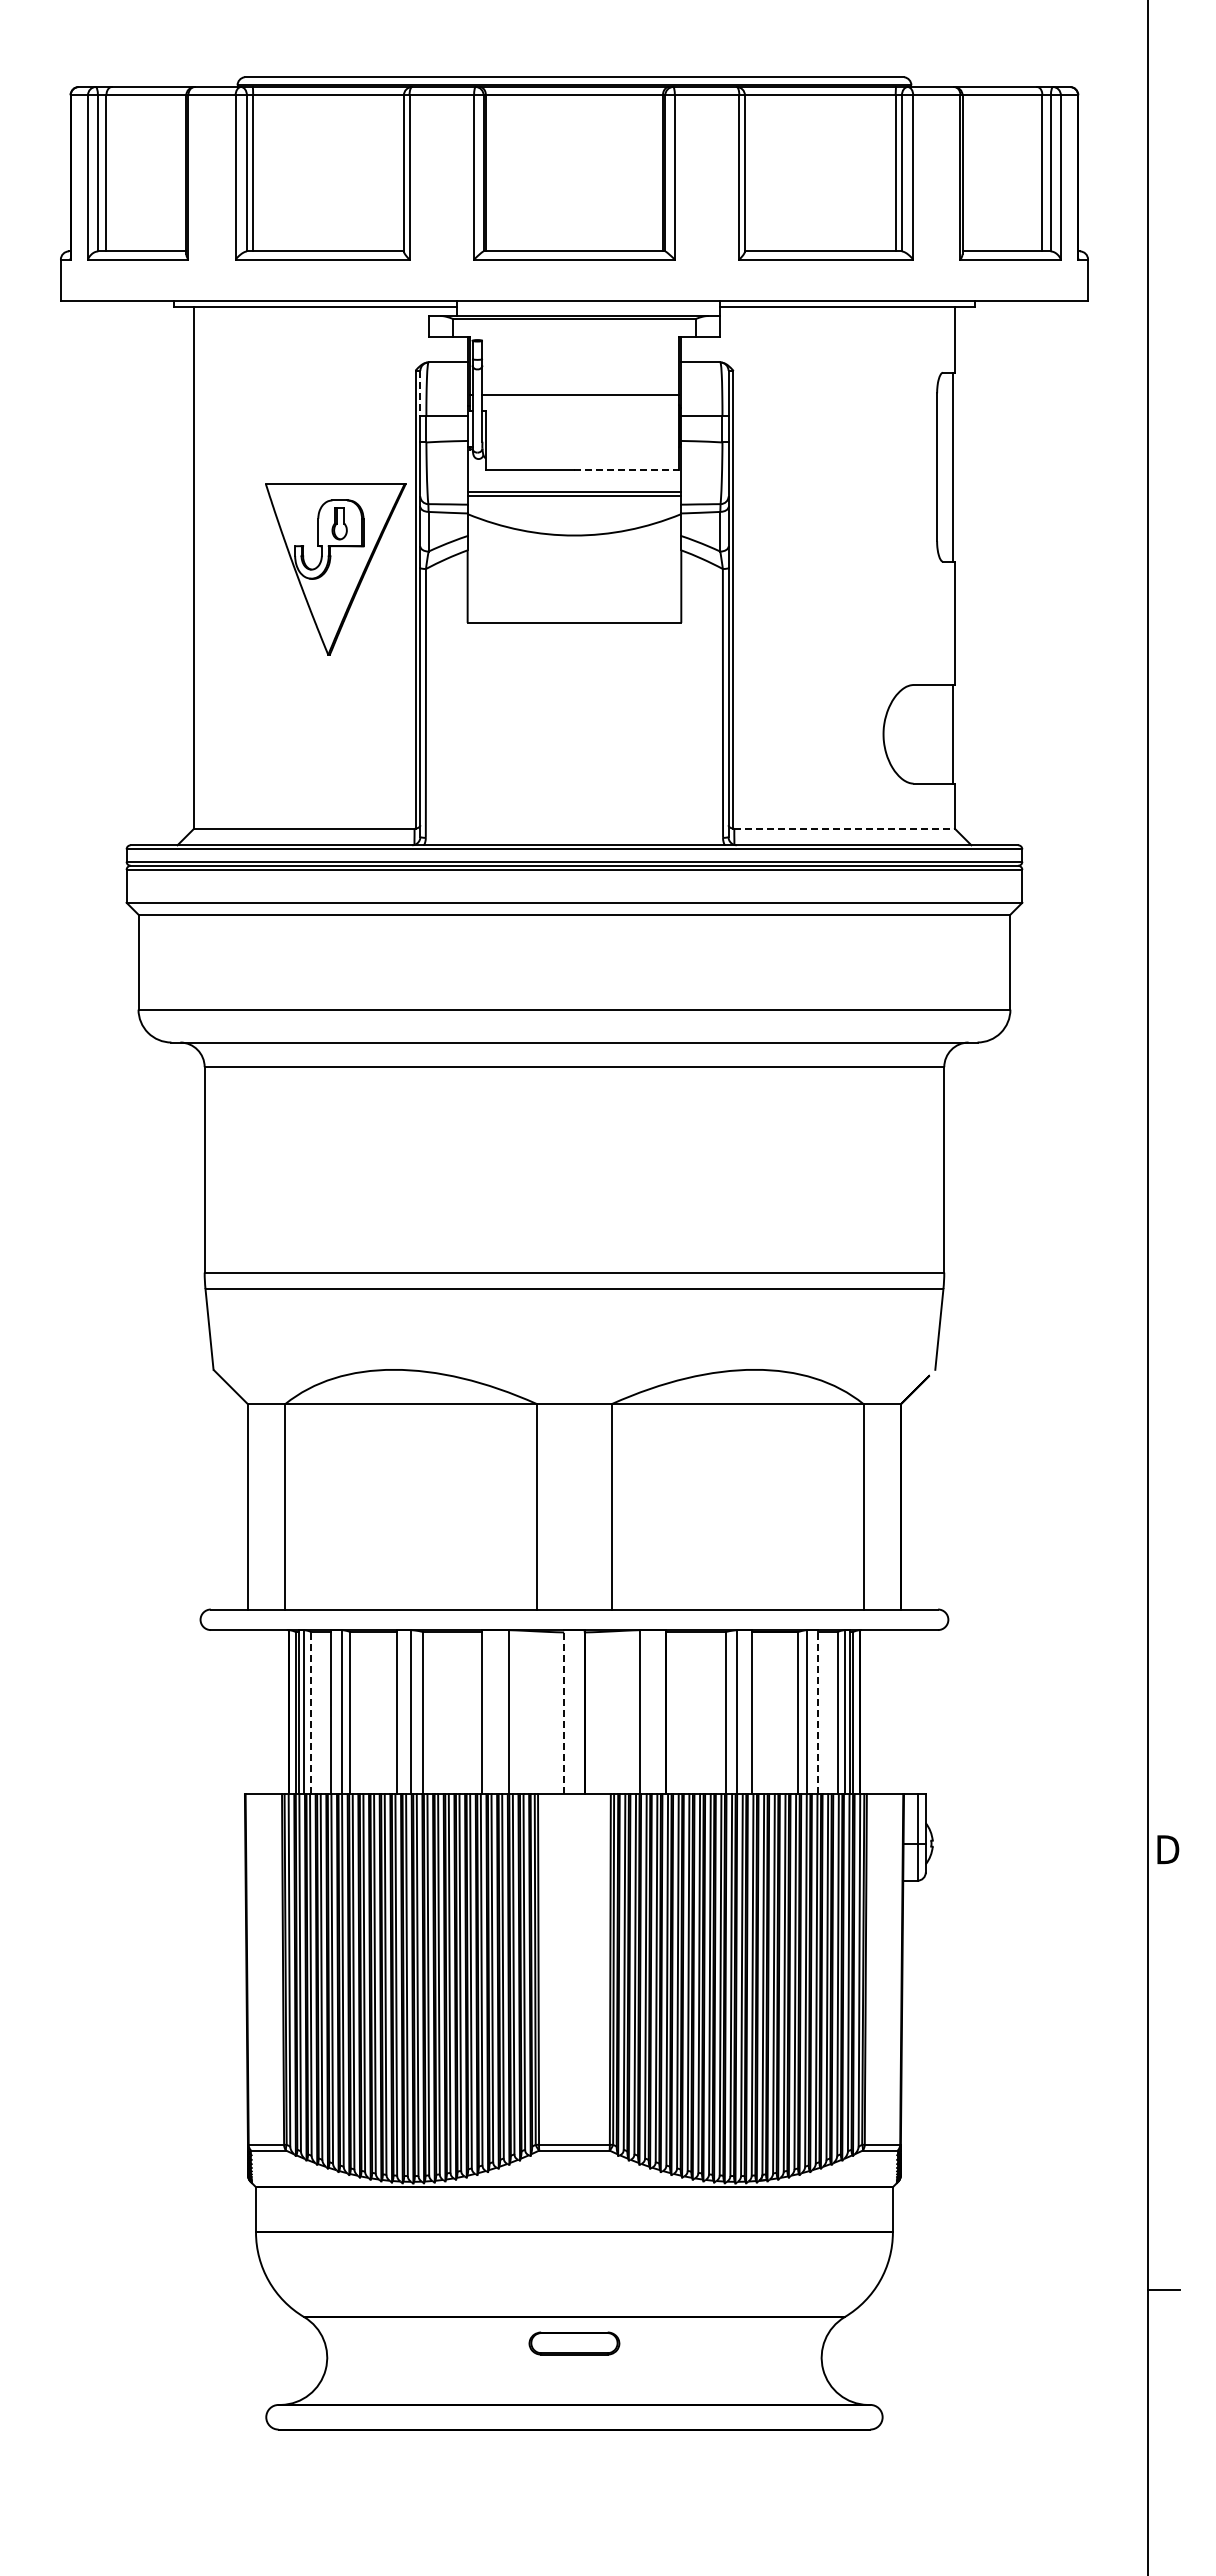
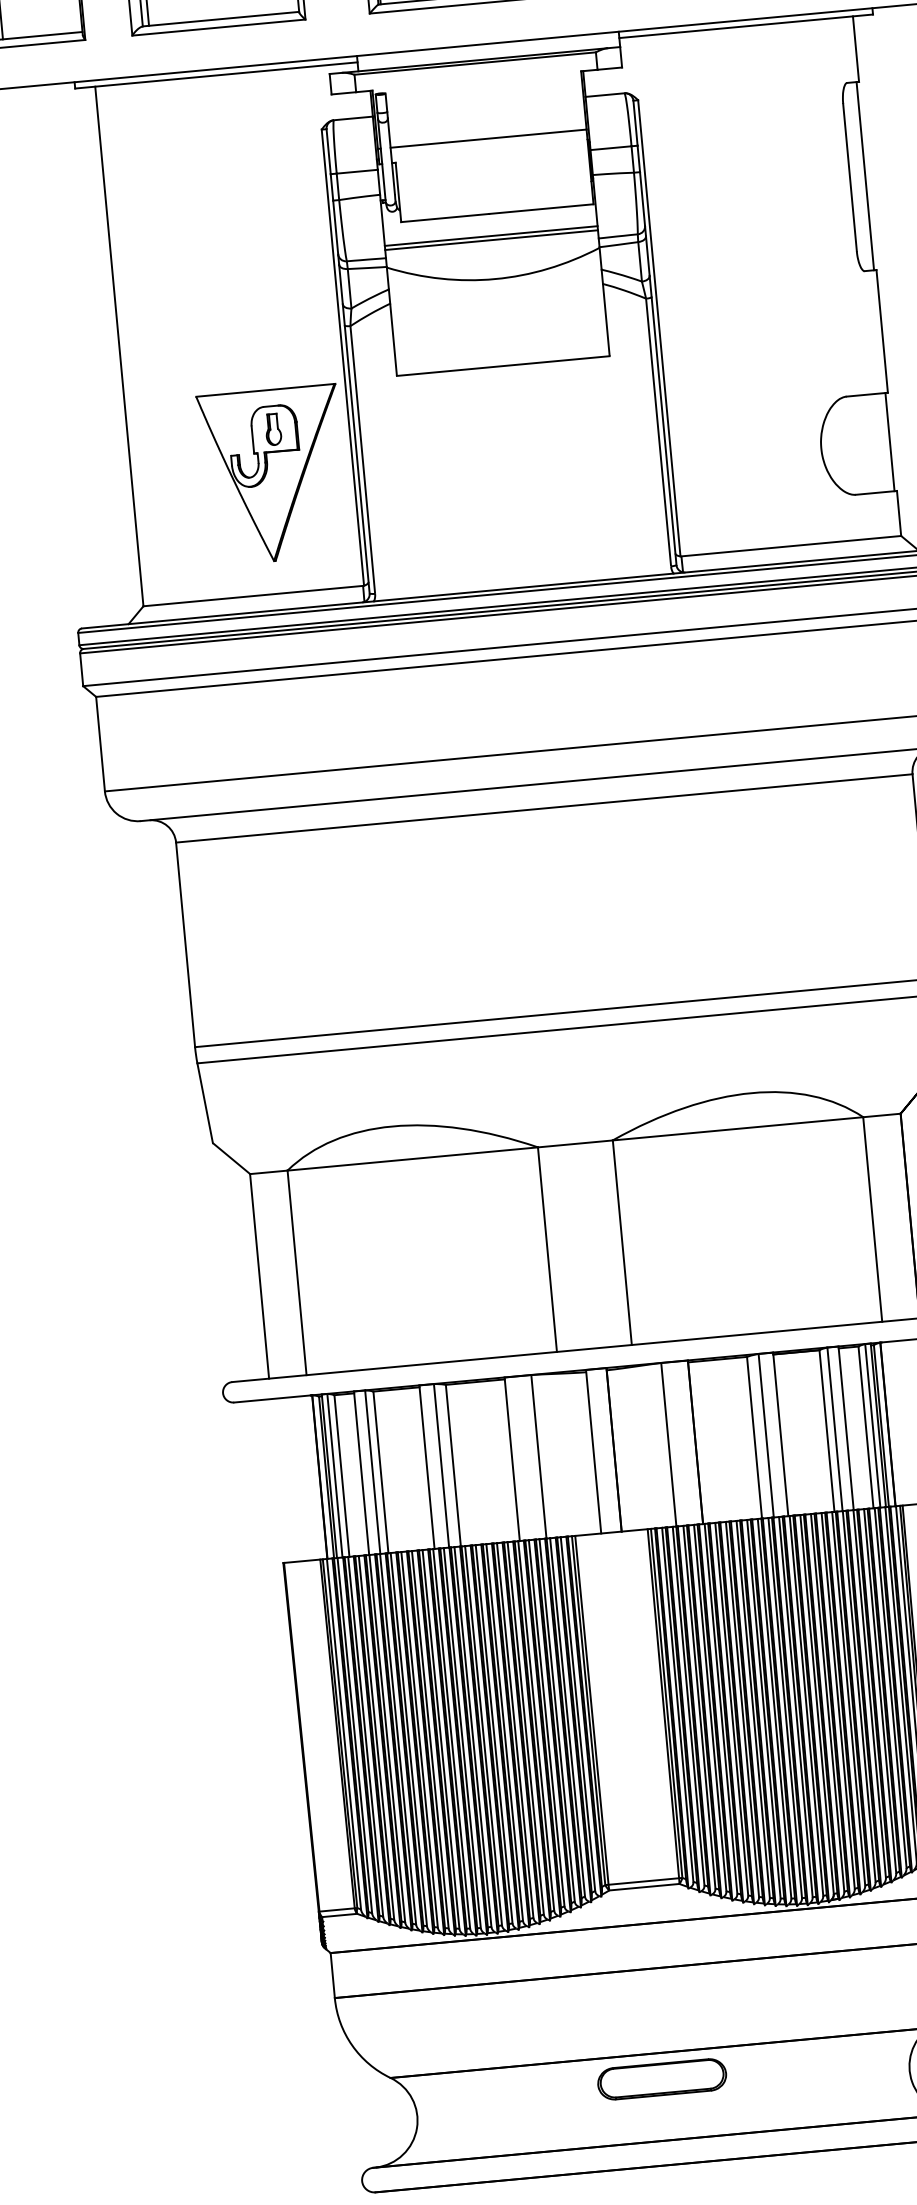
line: (420, 393) -> (328, 151), dashed -> solid
line: (627, 470) -> (542, 209), dashed -> solid
part: (335, 569) -> (273, 475), moved
line: (845, 828) -> (792, 545), dashed -> solid
line: (564, 1711) -> (593, 1450), dashed -> solid
line: (817, 1711) -> (845, 1427), dashed -> solid
line: (311, 1712) -> (342, 1475), dashed -> solid
part: (574, 2343) -> (662, 2079), size x1.43

